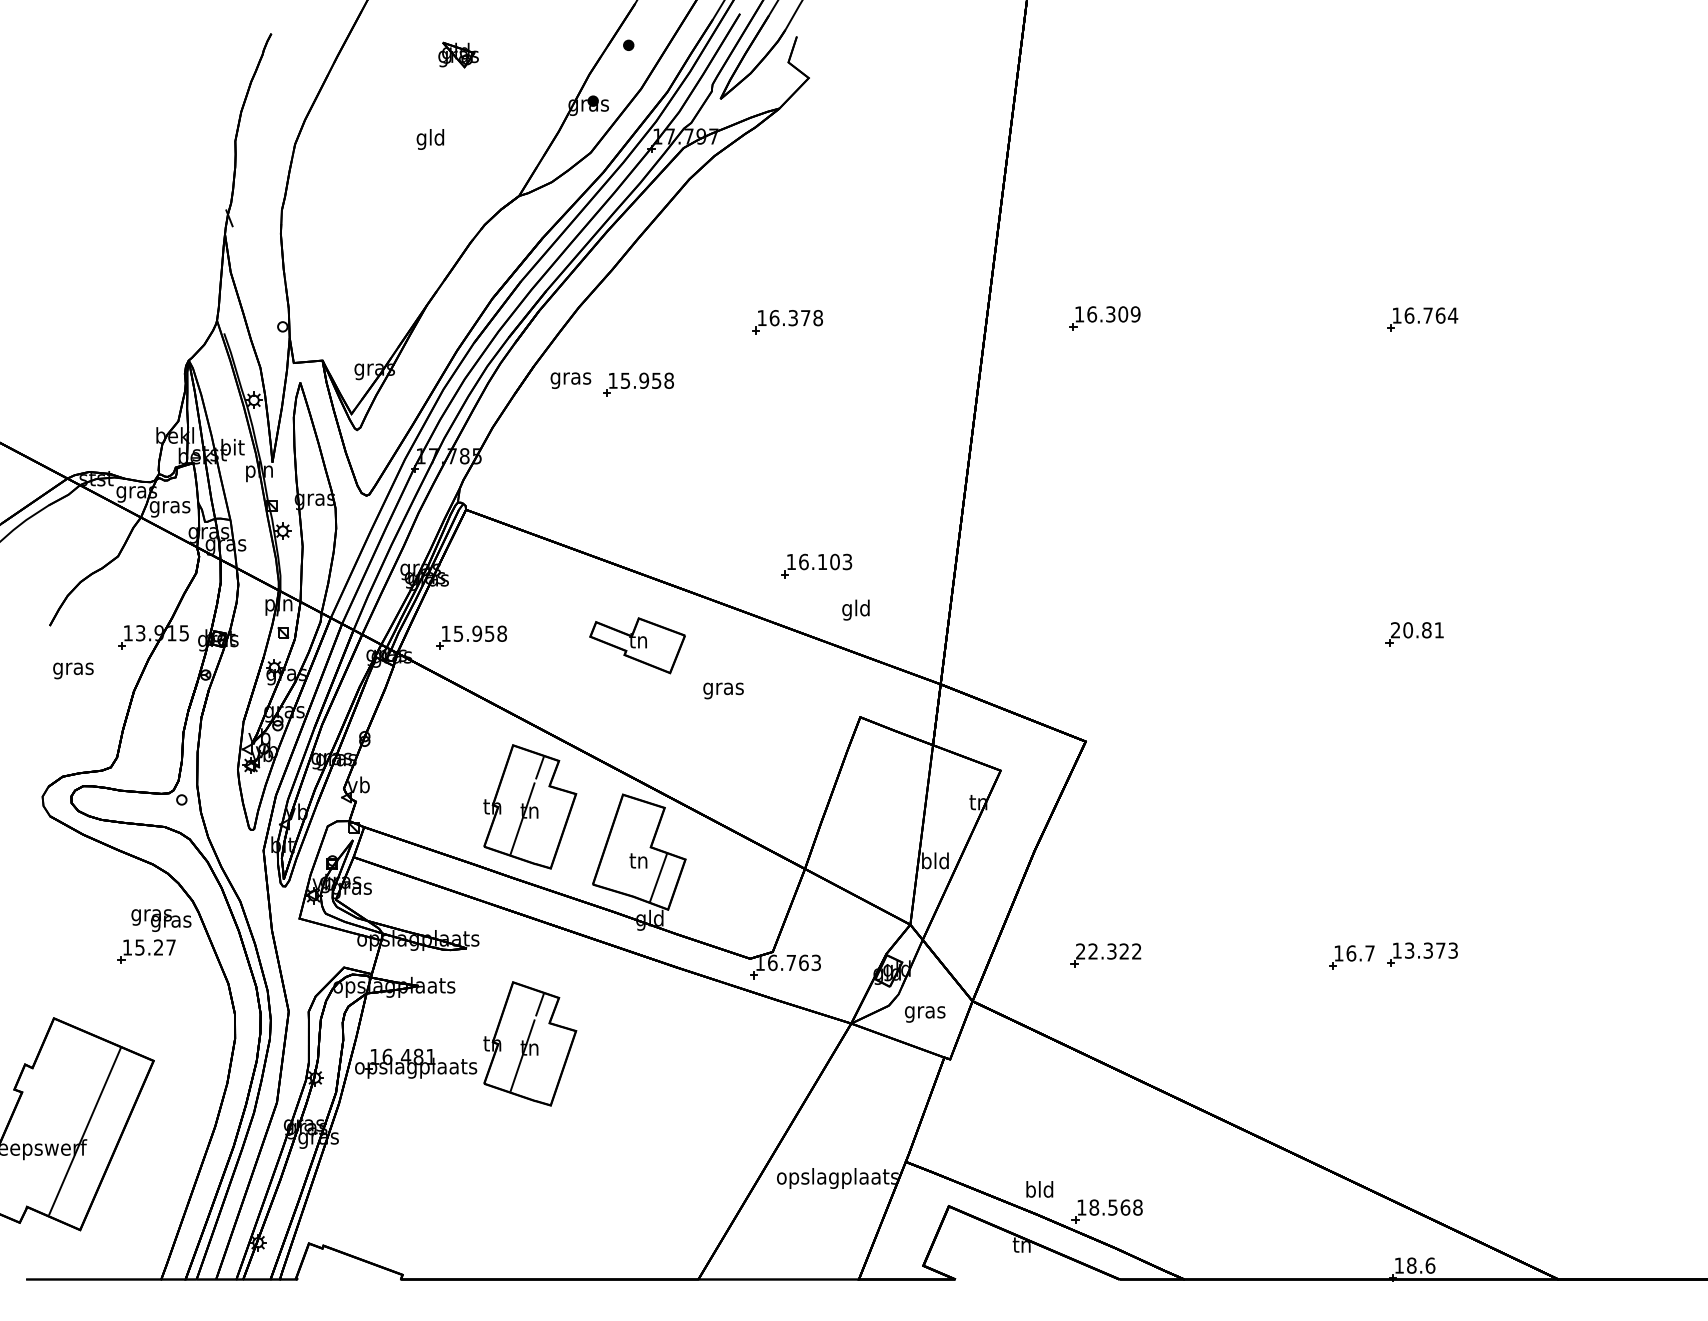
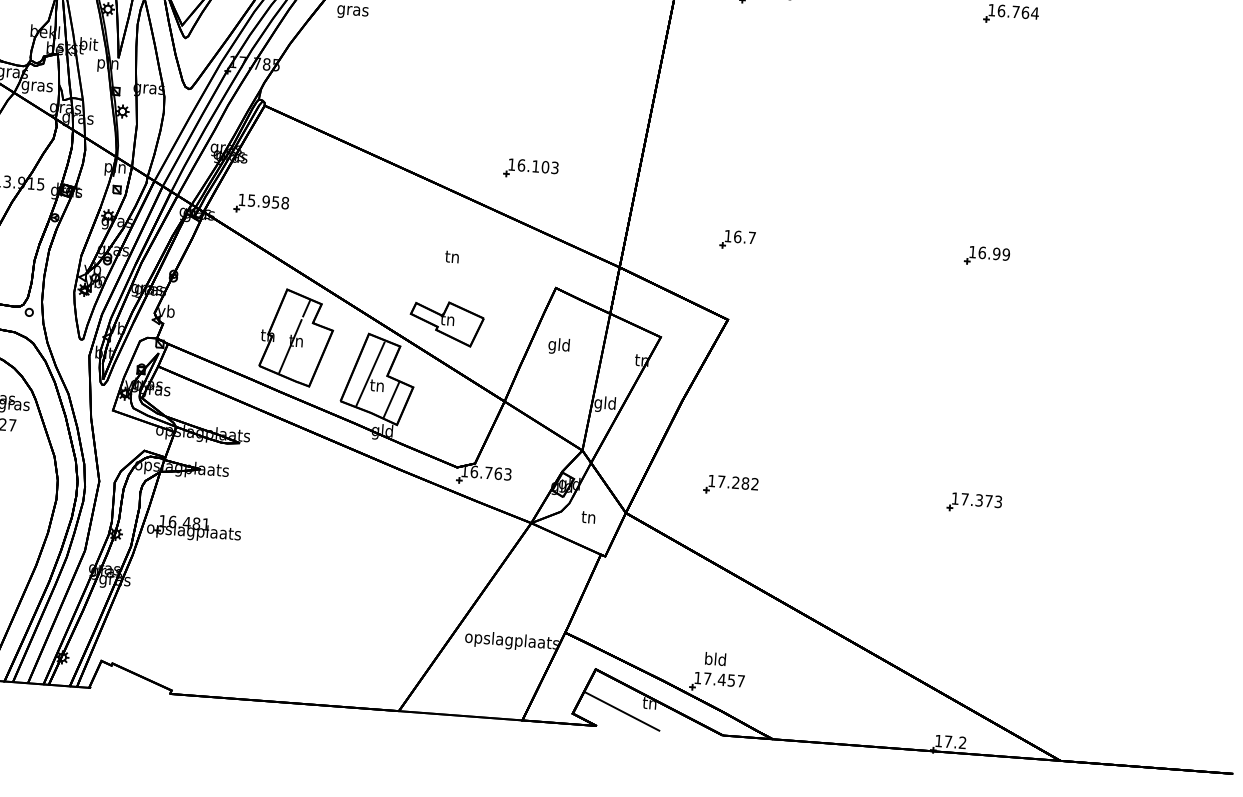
part: (638, 384) -> (404, 19), removed
text: (855, 609) -> (558, 345), moved
text: (1417, 630) -> (989, 253), 20.81 -> 16.99
part: (637, 645) -> (446, 323), moved
text: (723, 689) -> (452, 258), gras -> tn
line: (628, 846) -> (370, 374), added
text: (926, 862) -> (598, 403), bld -> gld
text: (1409, 950) -> (964, 499), 13.373 -> 17.373
text: (1102, 951) -> (728, 482), 22.322 -> 17.282
part: (1351, 957) -> (737, 240), moved
text: (925, 1012) -> (589, 518), gras -> tn
part: (530, 1043) -> (283, 519), removed
text: (1039, 1189) -> (715, 659), moved
text: (1115, 1207) -> (723, 679), 18.568 -> 17.457
line: (986, 1257) -> (621, 710), added
text: (1421, 1265) -> (955, 742), 18.6 -> 17.2

